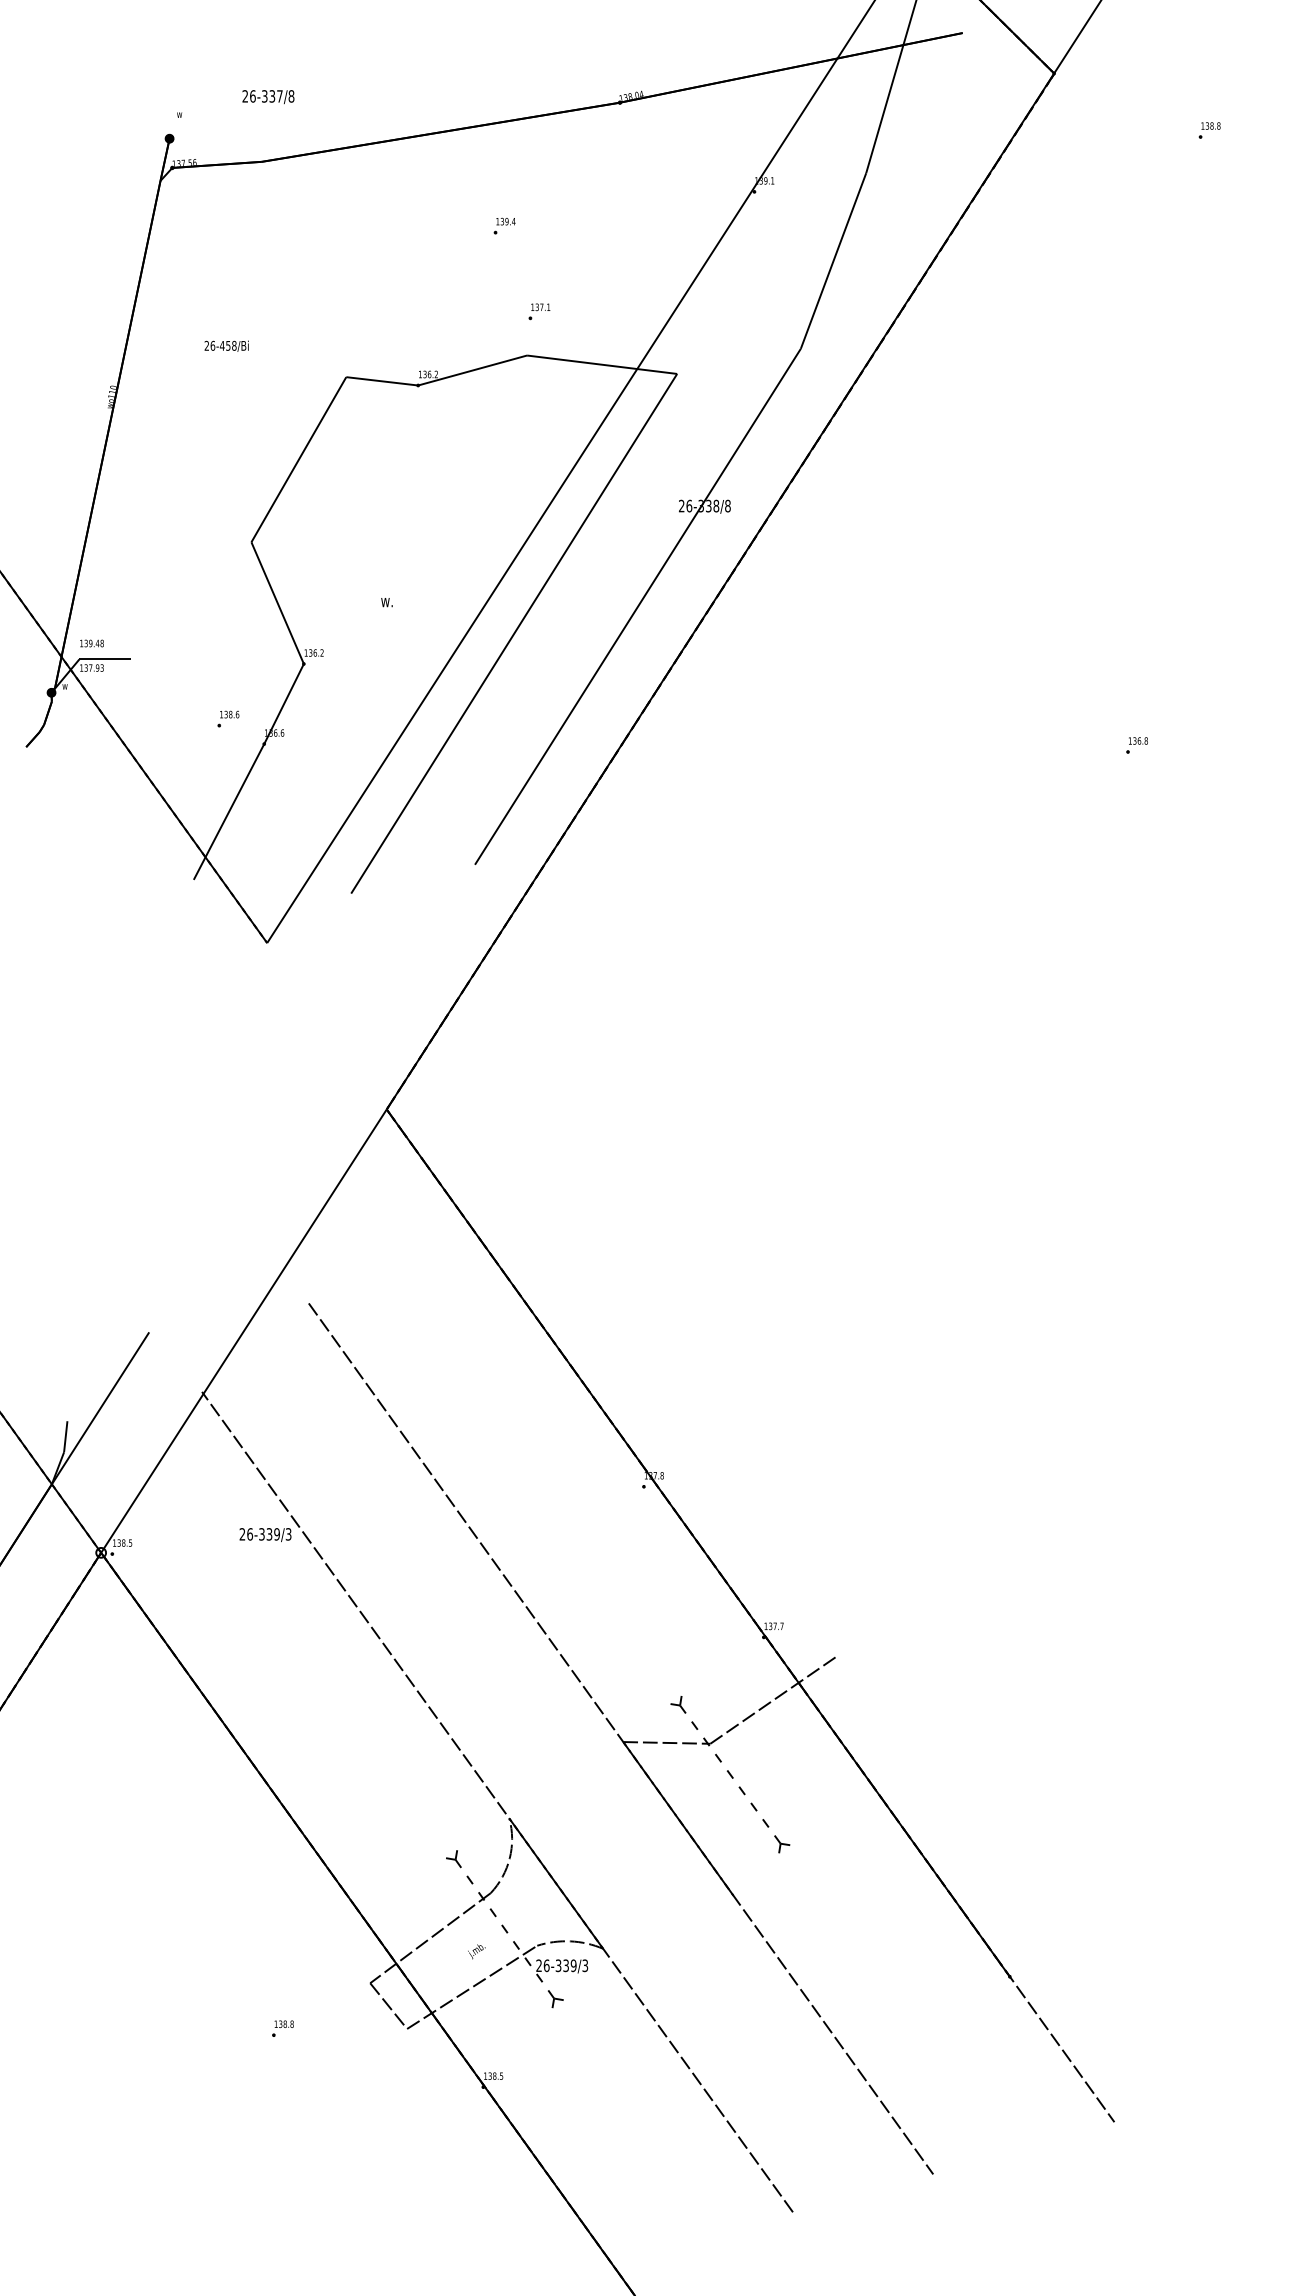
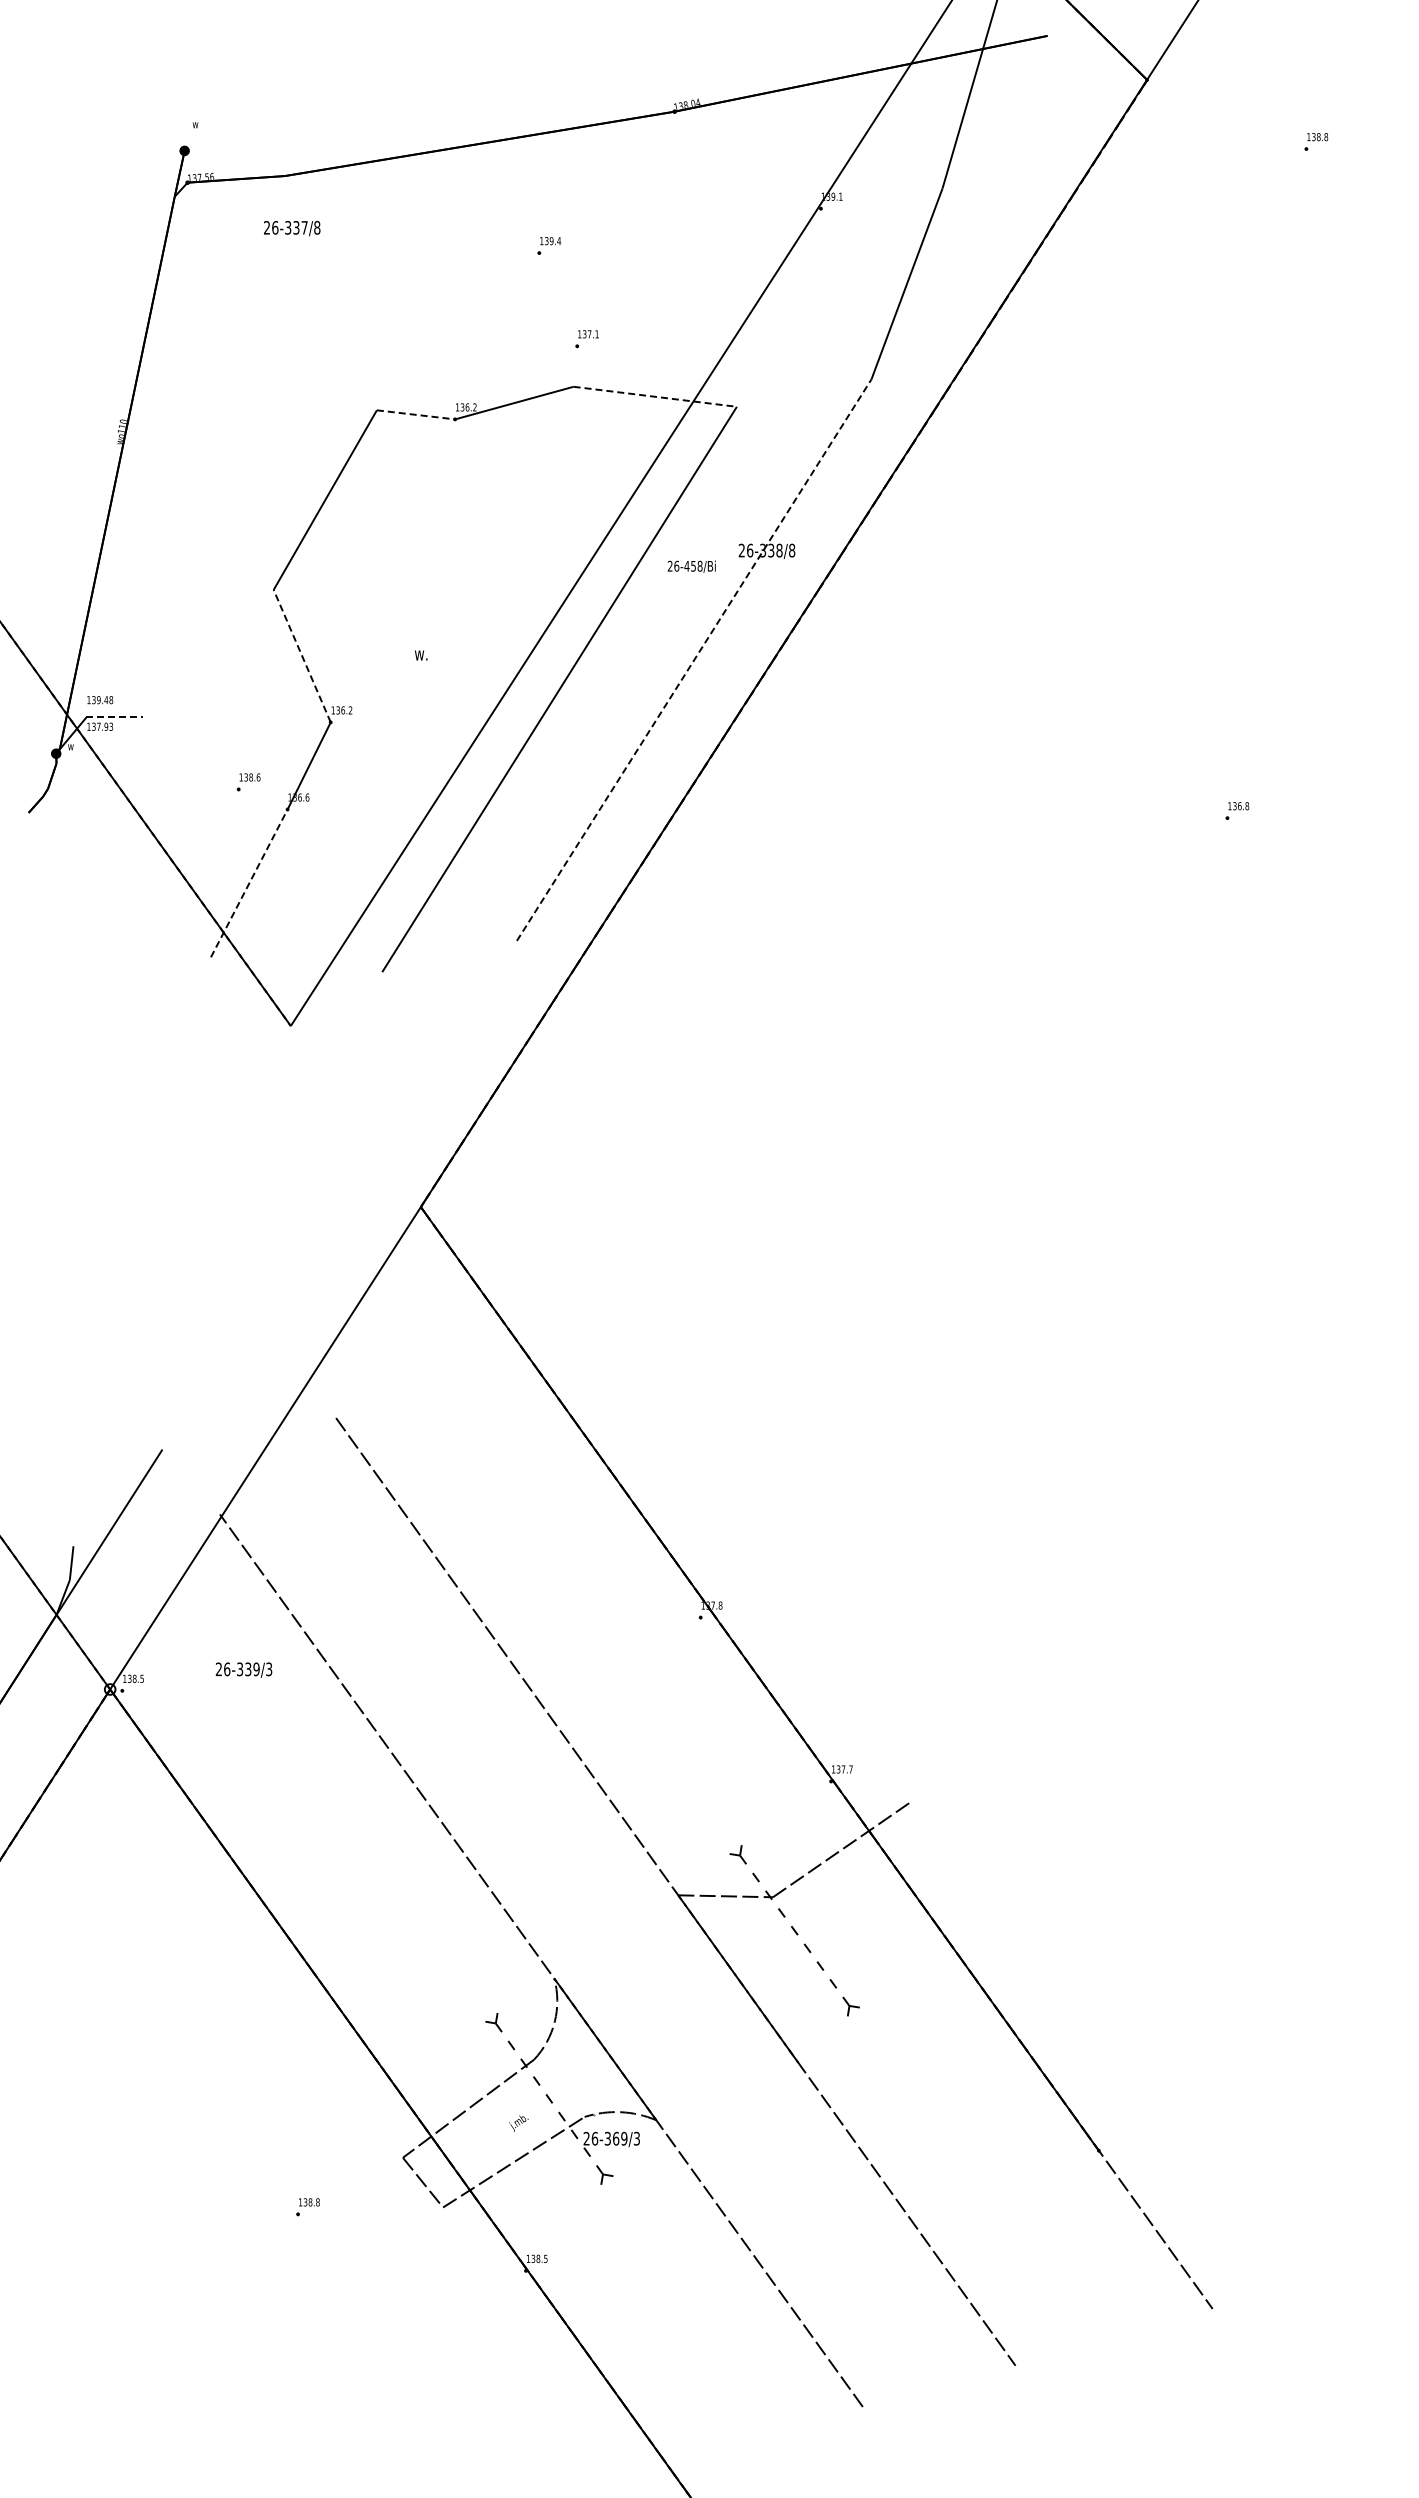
text: (268, 97) -> (292, 228), moved
text: (226, 346) -> (691, 566), moved
line: (602, 364) -> (655, 396), solid -> dashed
line: (382, 381) -> (416, 414), solid -> dashed
line: (277, 602) -> (302, 655), solid -> dashed
line: (638, 606) -> (694, 659), solid -> dashed
line: (106, 659) -> (115, 717), solid -> dashed
line: (229, 811) -> (249, 882), solid -> dashed
text: (265, 1534) -> (243, 1669), moved
text: (566, 1965) -> (616, 2138), 26-339/3 -> 26-369/3

